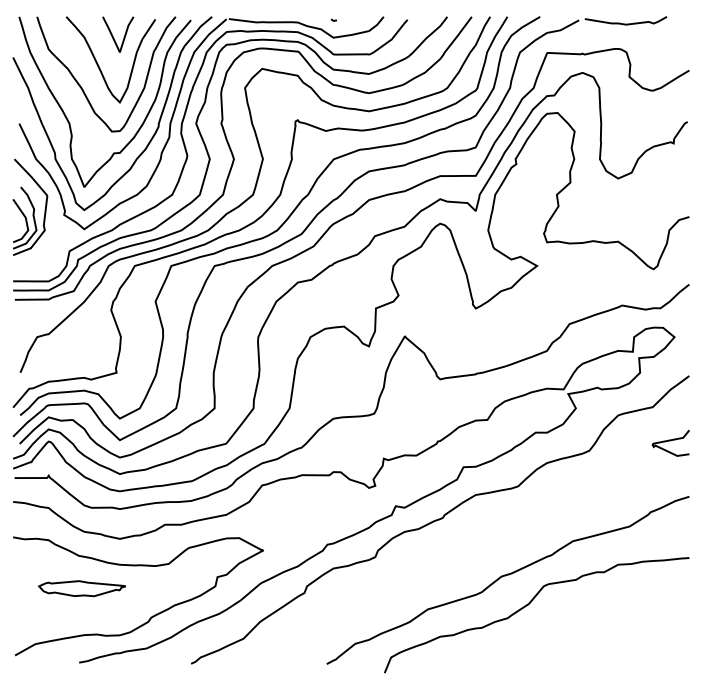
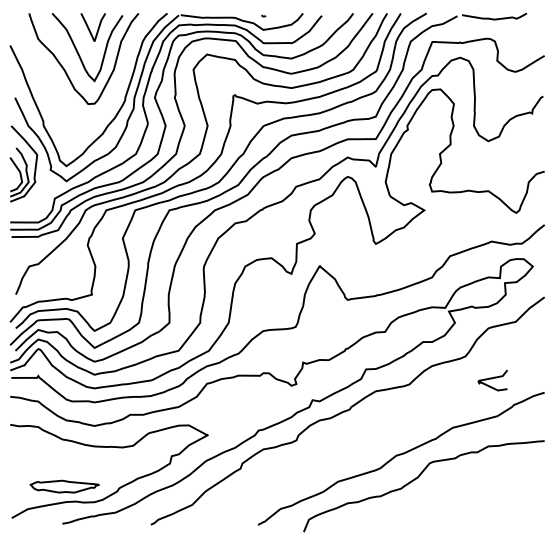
curve: (68, 119) -> (53, 94), removed
curve: (670, 441) -> (492, 379), moved
part: (81, 588) -> (64, 486), moved

